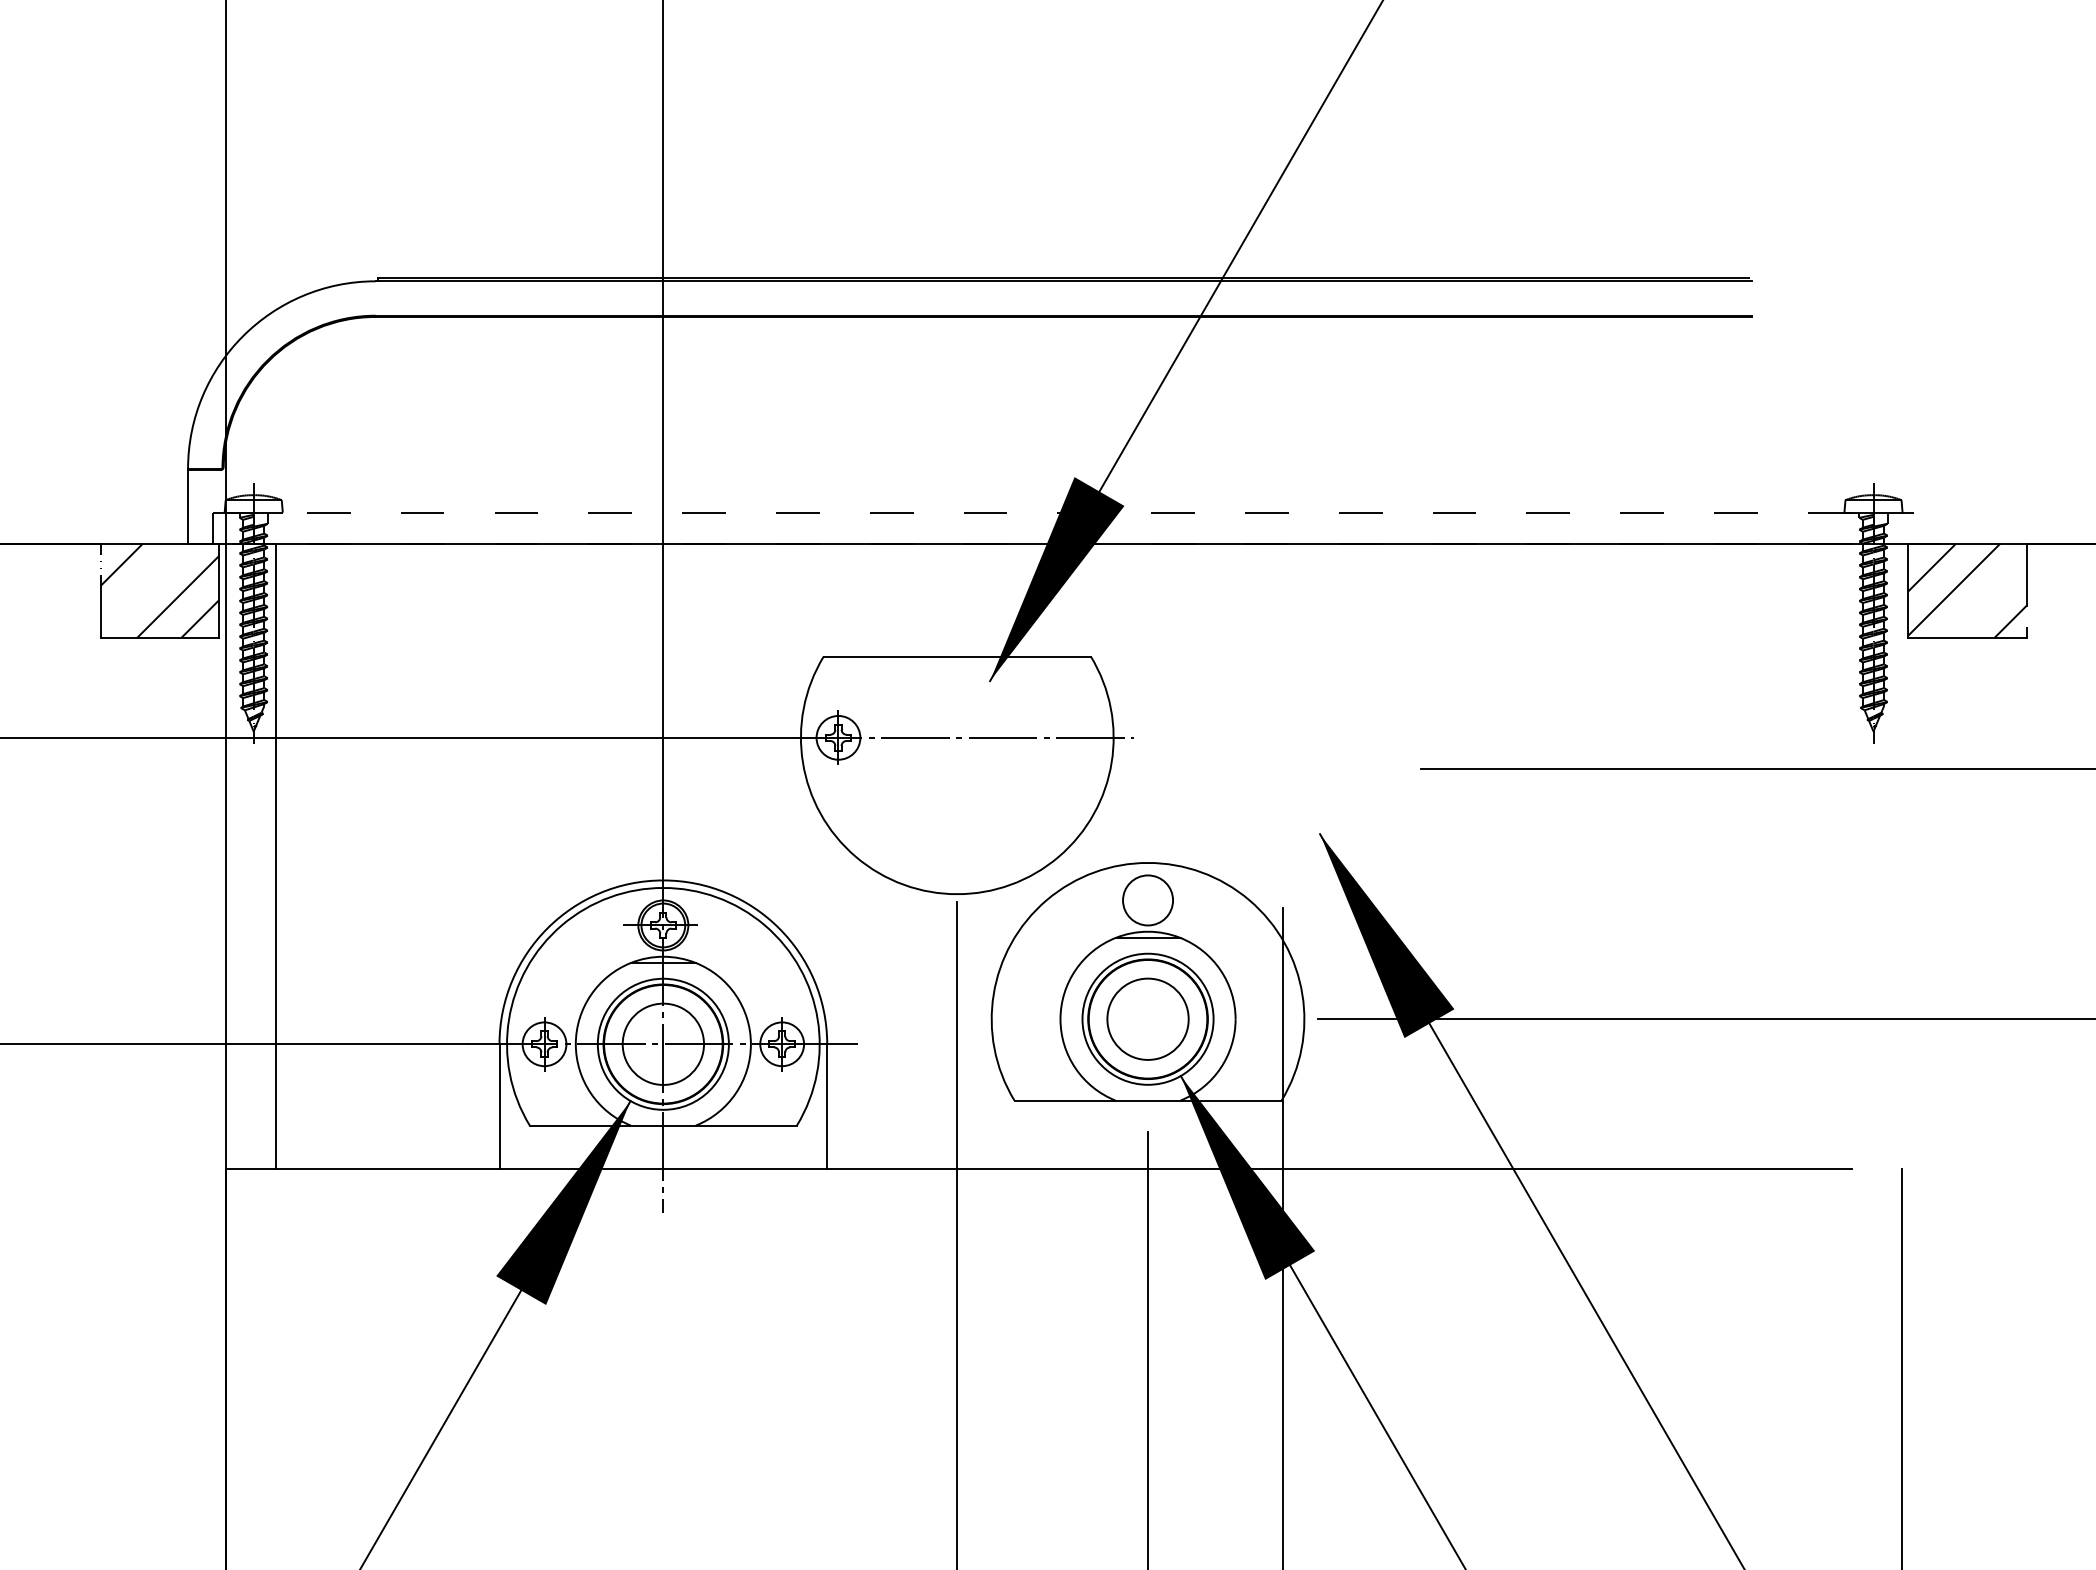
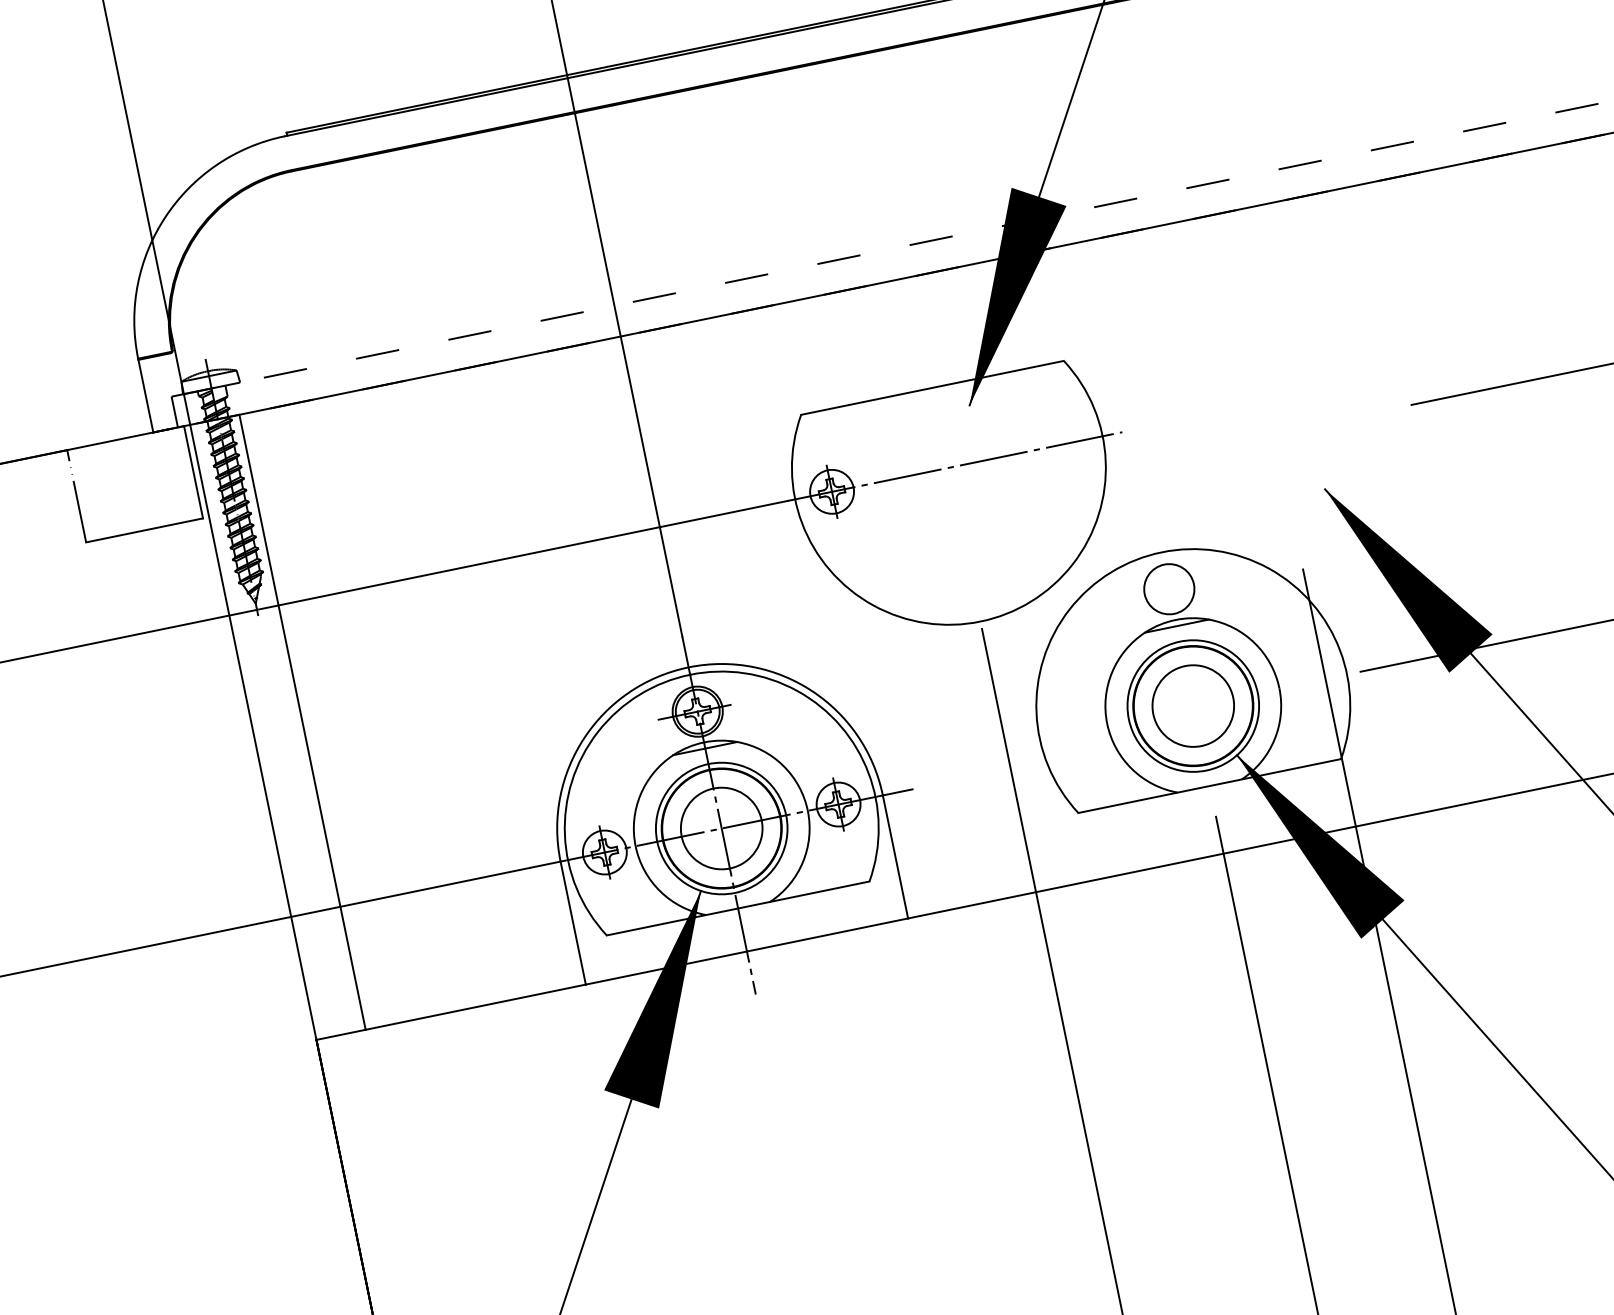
hatch: (159, 590) -> (134, 483), removed

